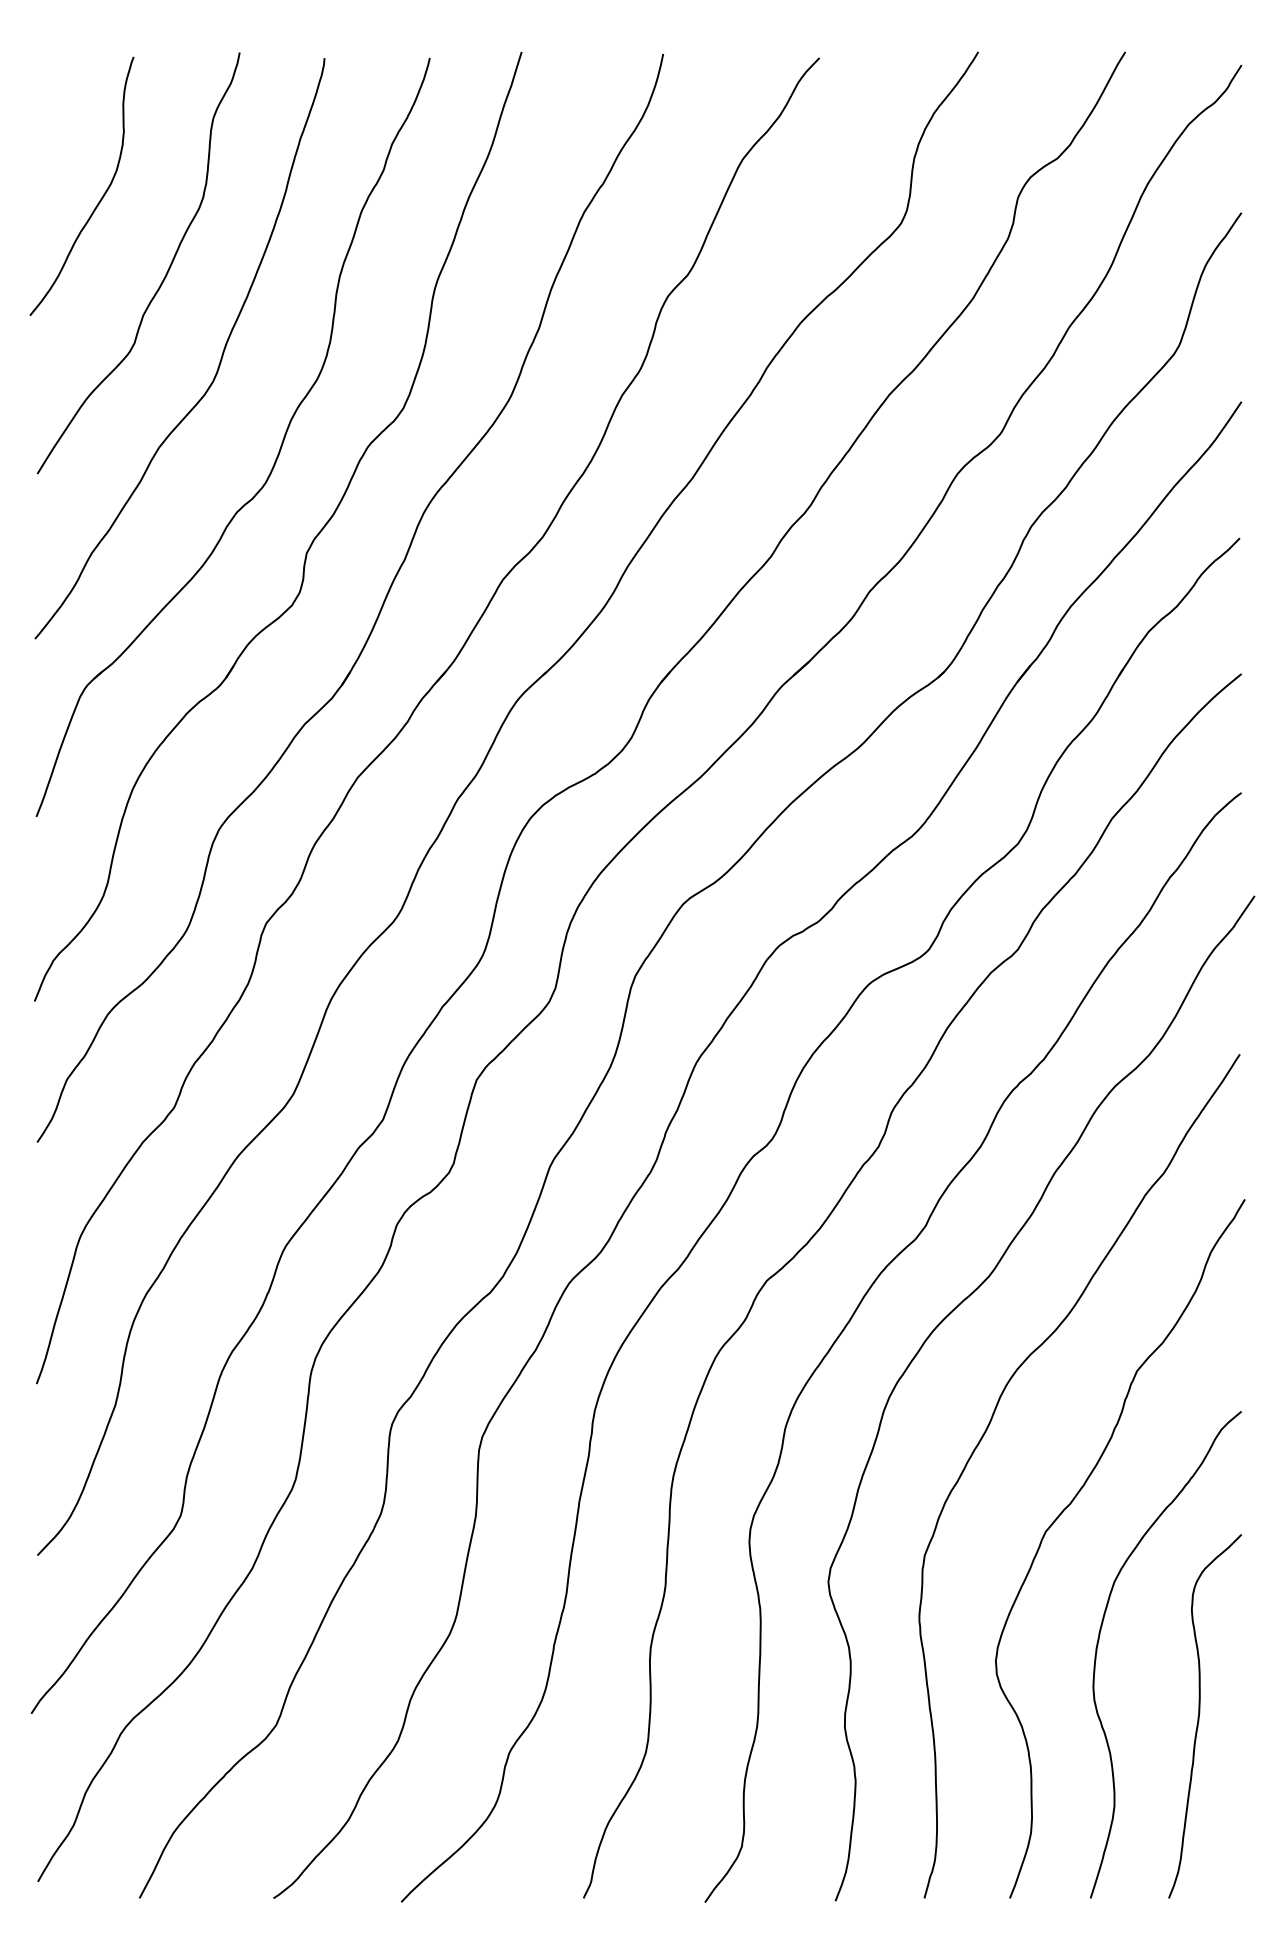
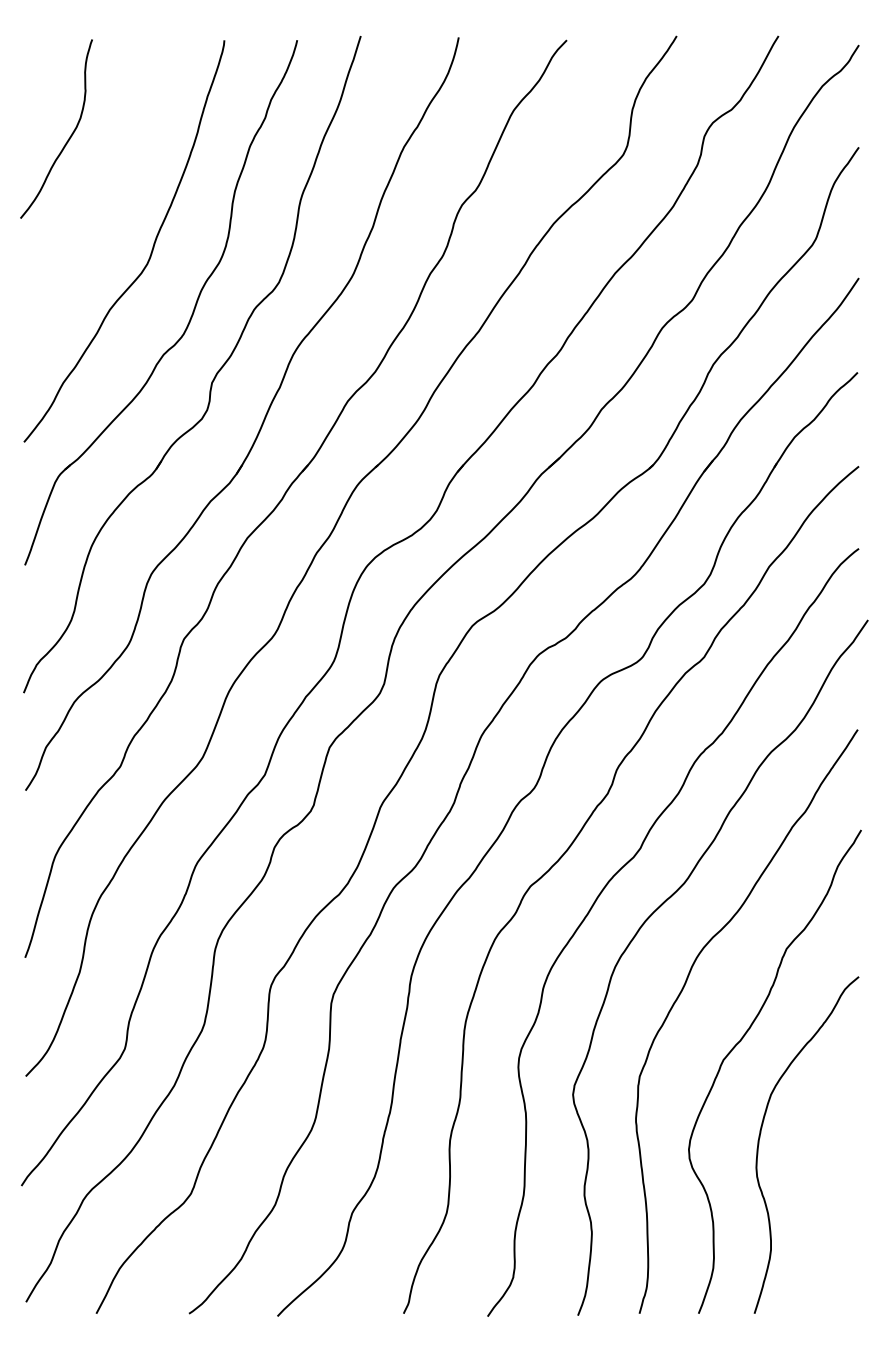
curve: (164, 275) -> (113, 190), removed
curve: (1200, 1715) -> (830, 1187), removed

